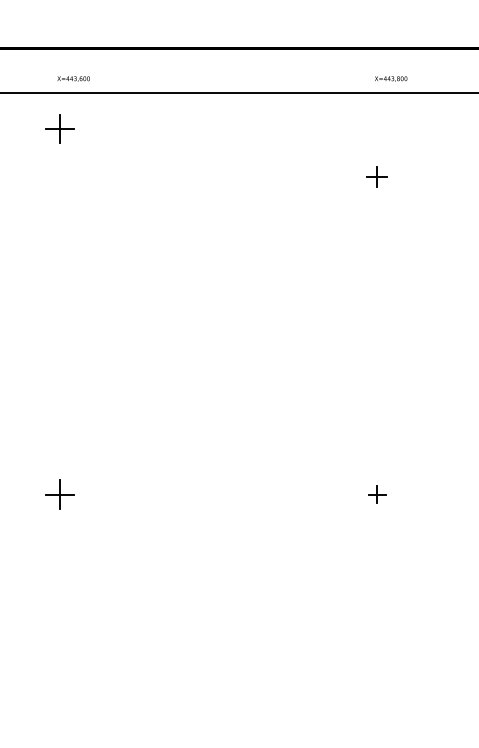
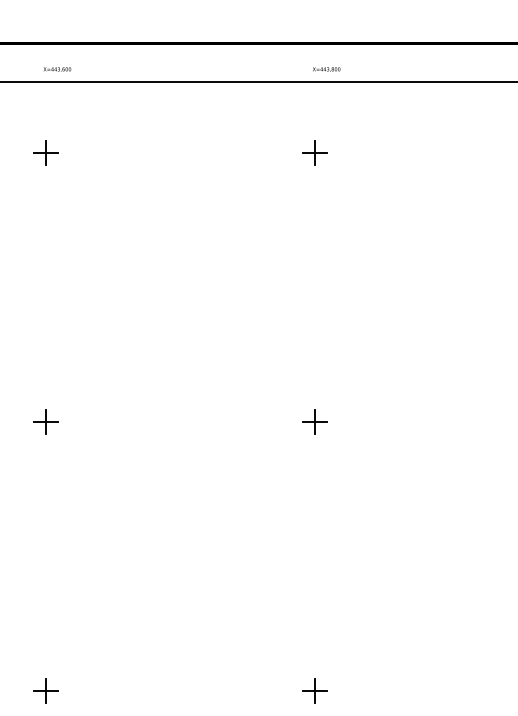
part: (59, 128) -> (45, 152), moved
part: (376, 176) -> (314, 152), size x1.43
part: (376, 493) -> (314, 421), size x1.67

